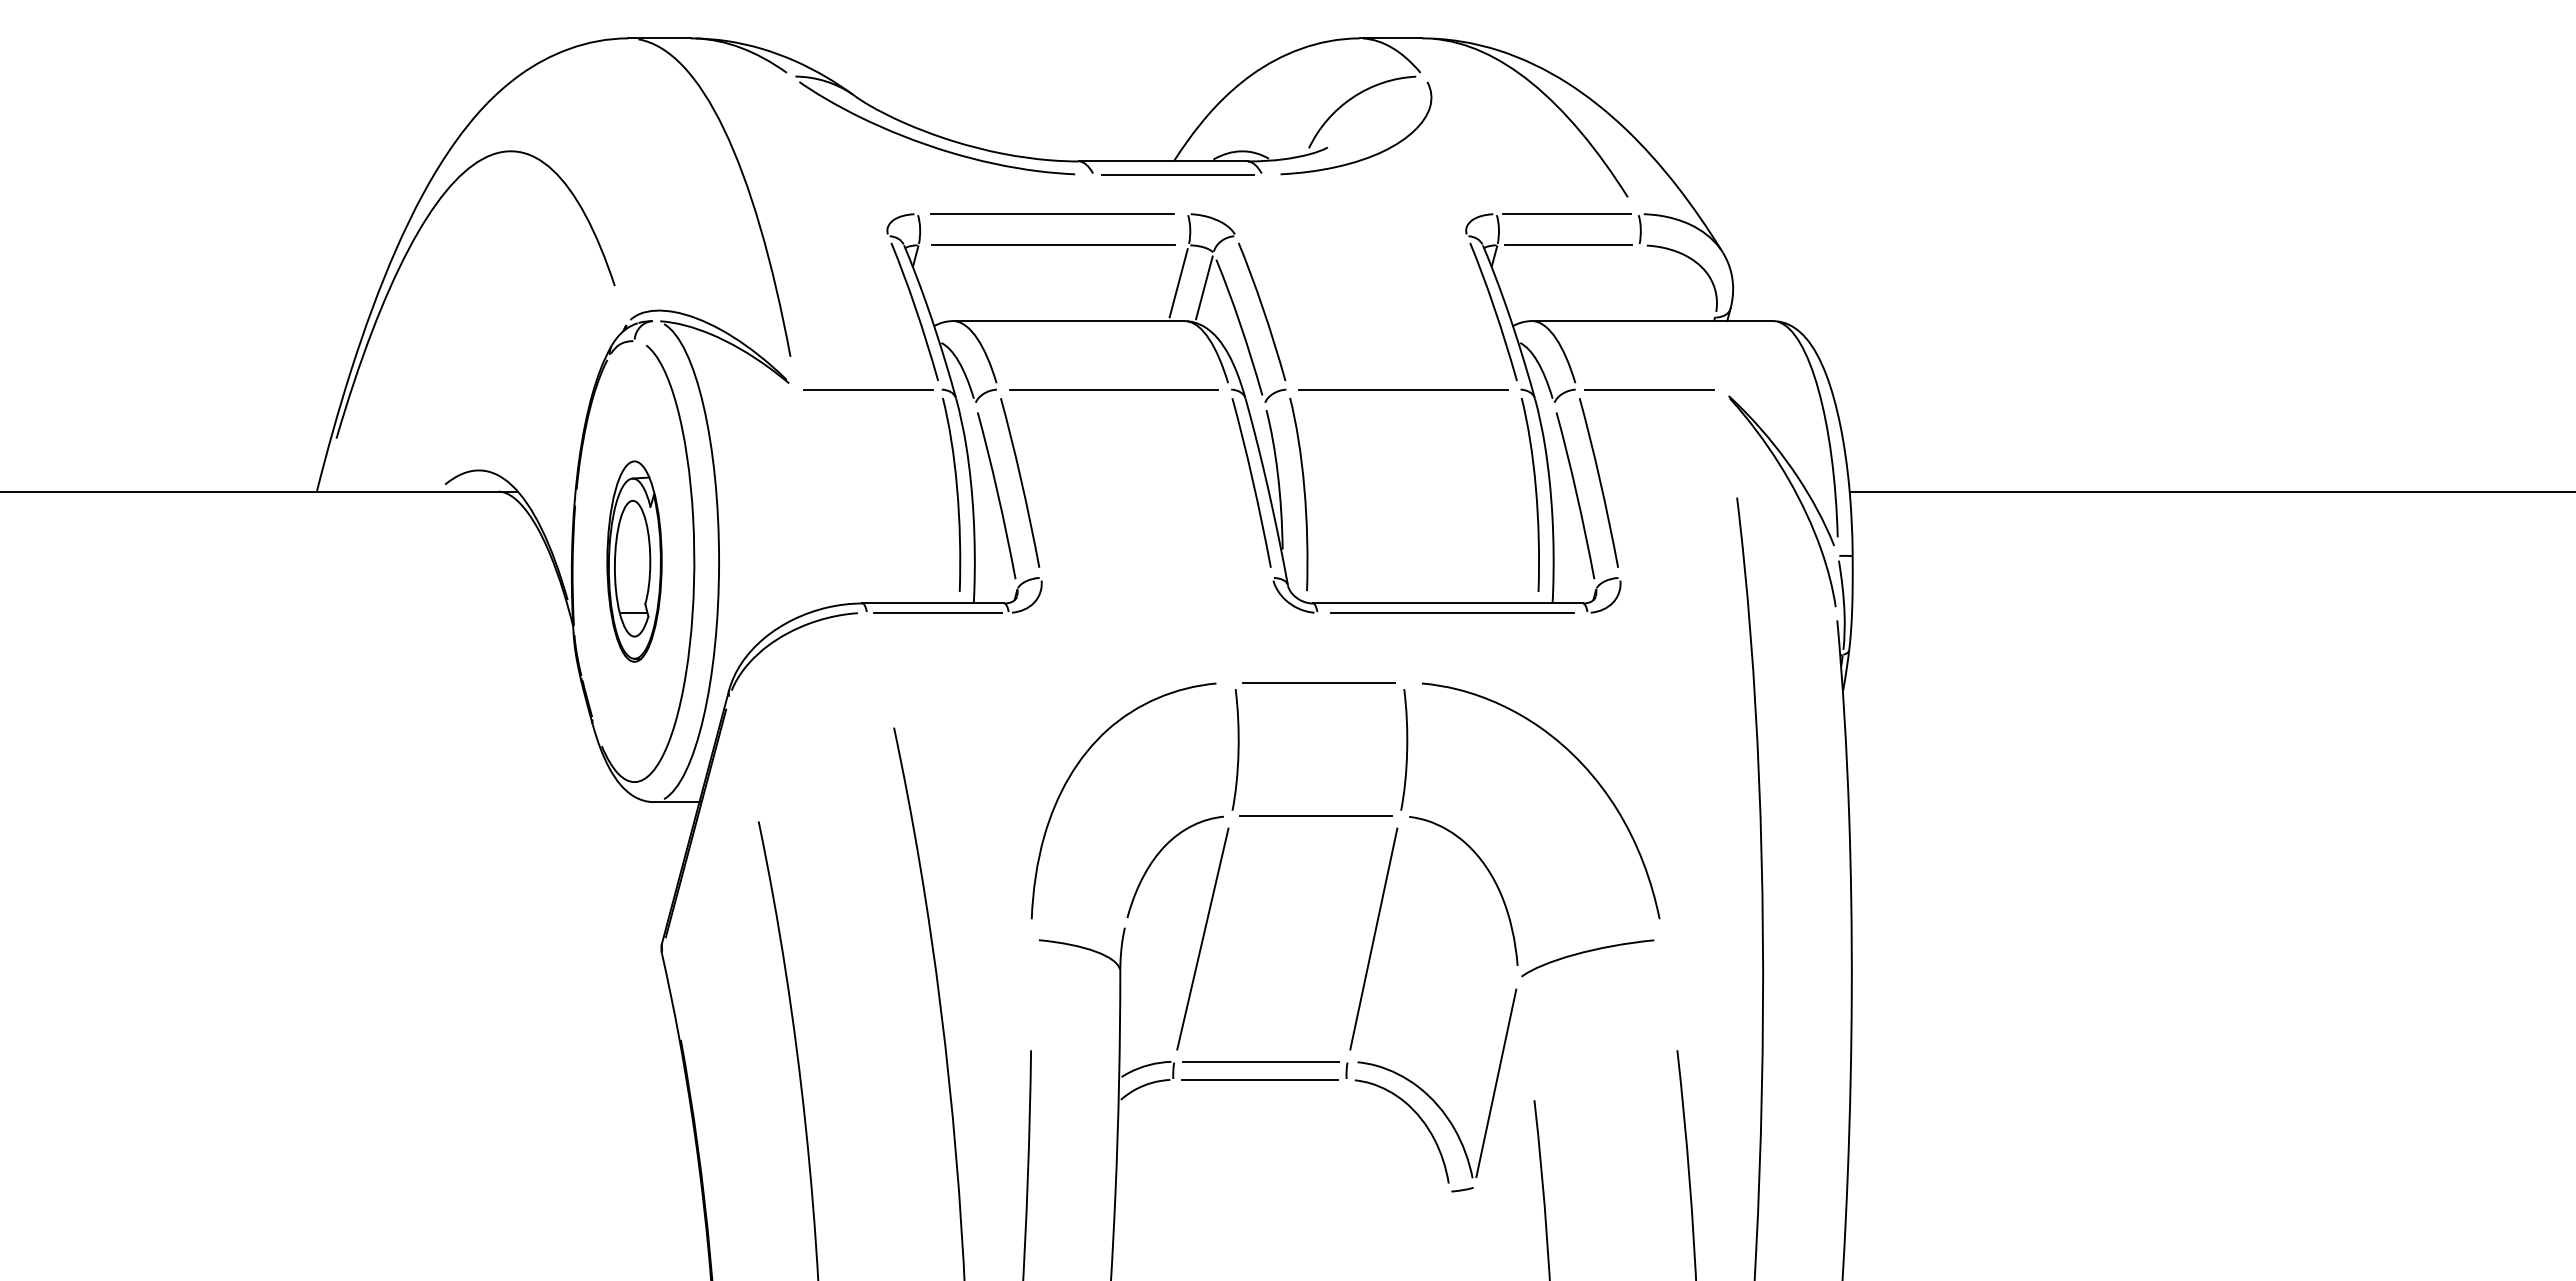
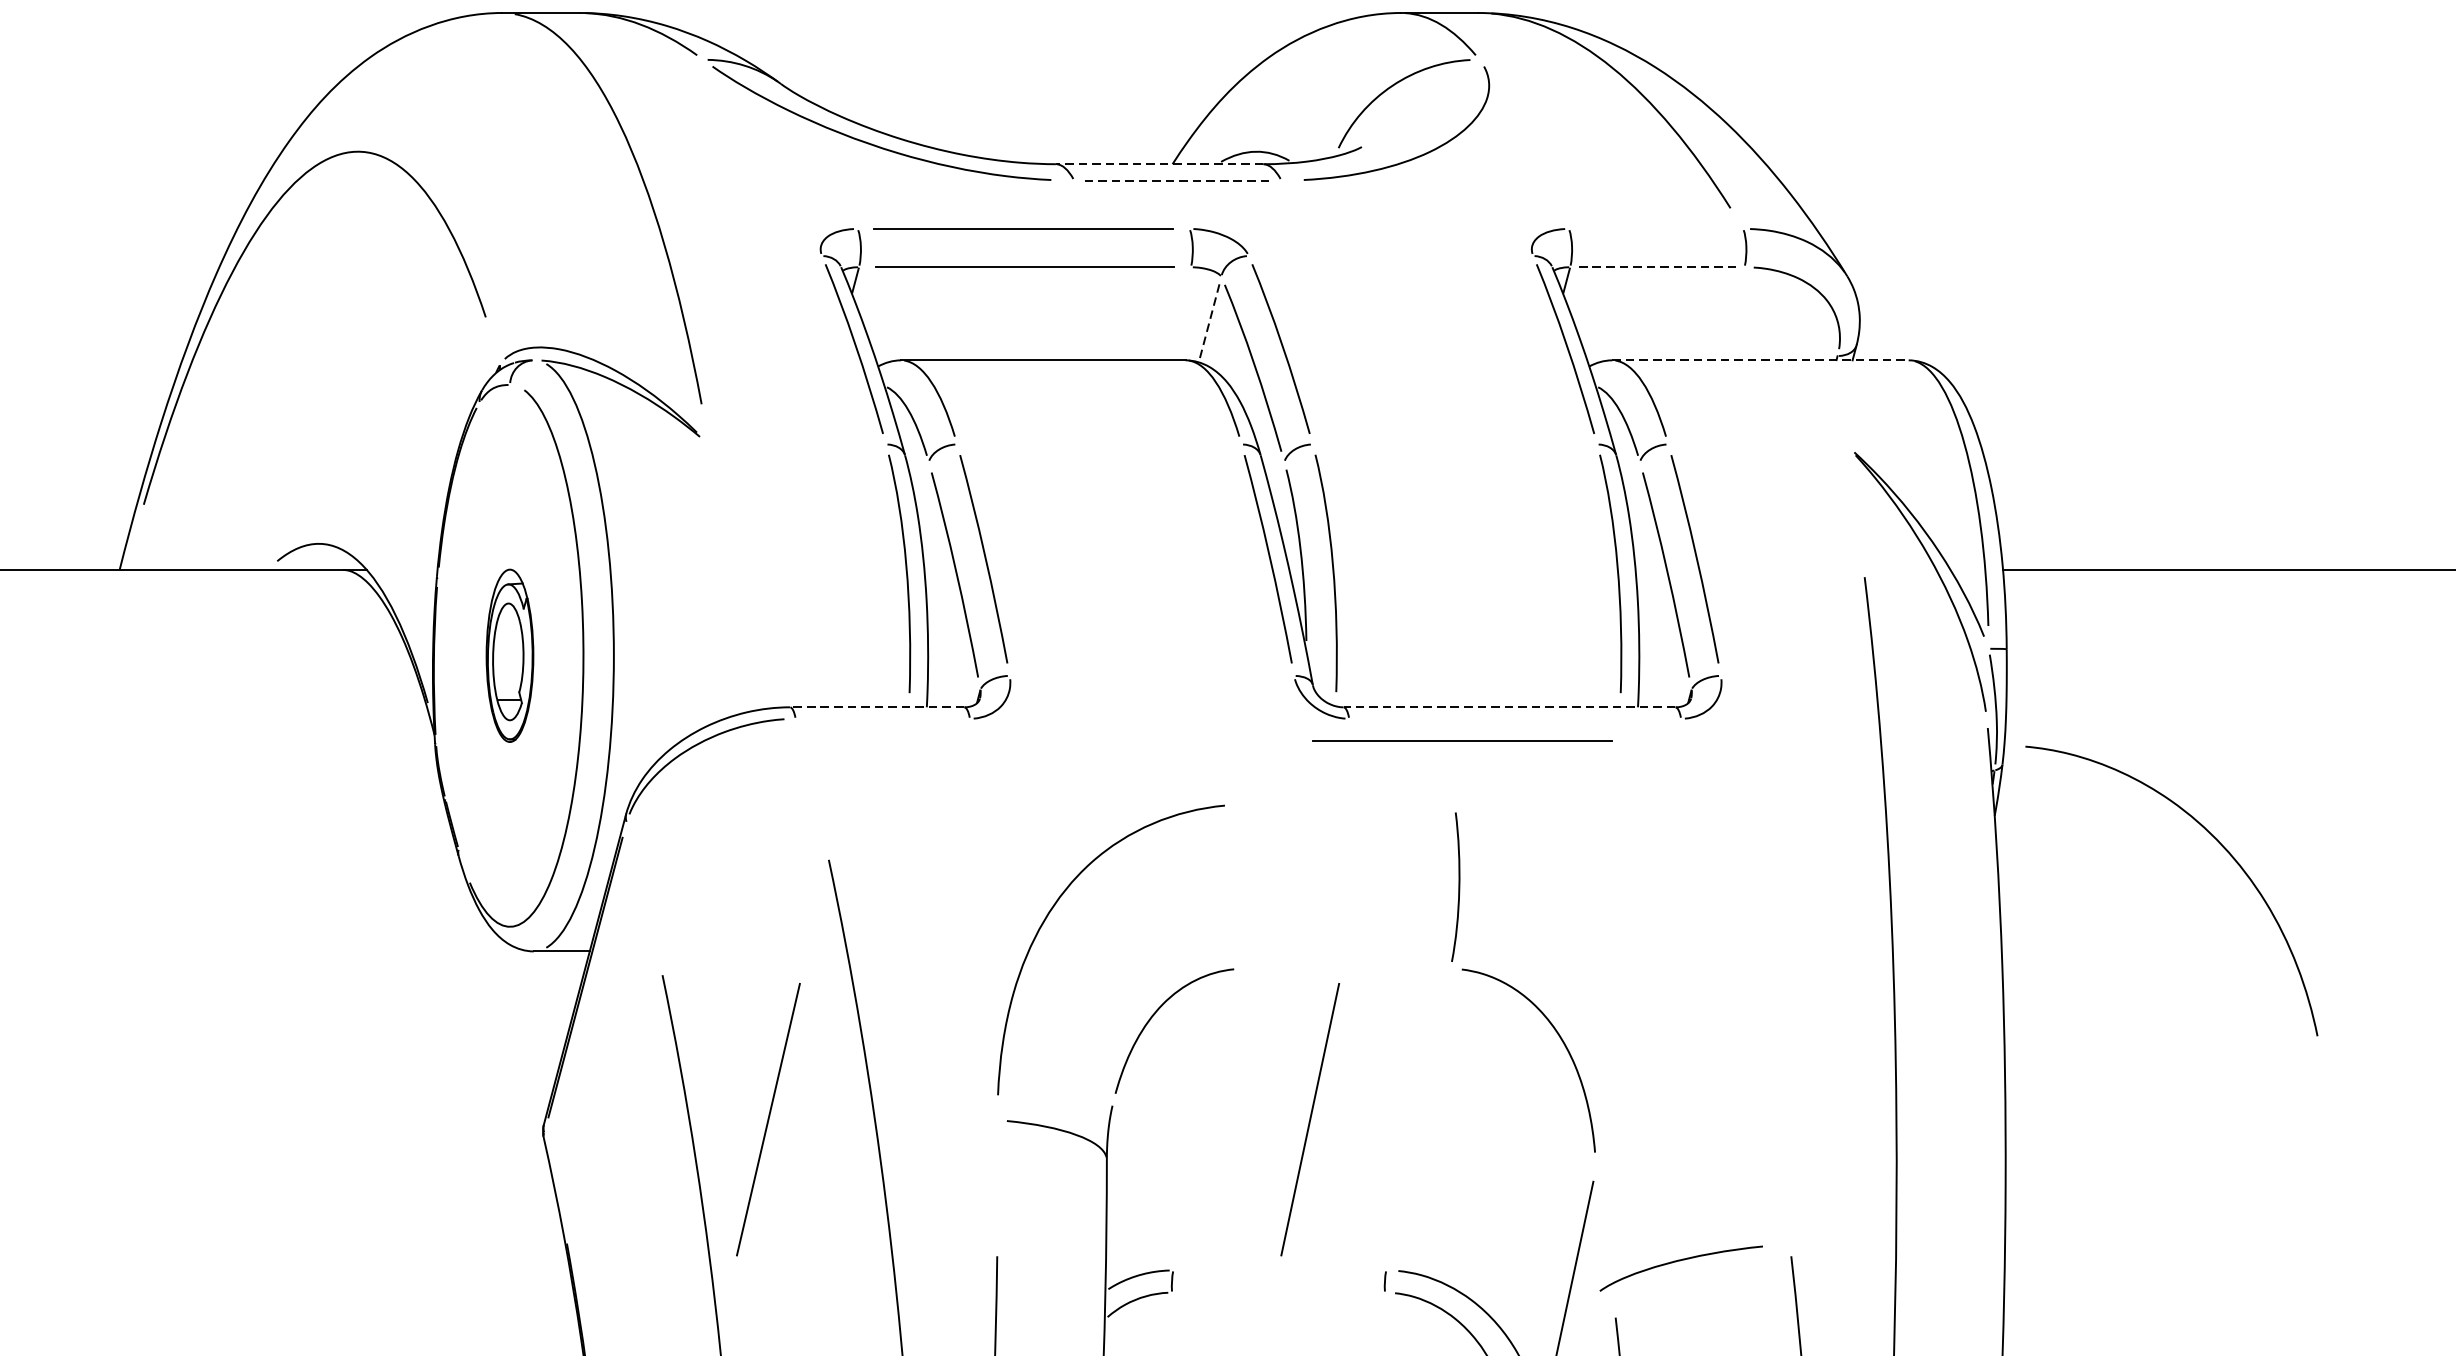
line: (1162, 161) -> (1158, 164), solid -> dashed
line: (1178, 174) -> (1178, 180), solid -> dashed
line: (1567, 214) -> (1656, 229), removed
line: (1568, 245) -> (1657, 267), solid -> dashed
line: (1178, 283) -> (1178, 314), removed
line: (1204, 287) -> (1210, 319), solid -> dashed
line: (1652, 321) -> (1760, 360), solid -> dashed
line: (868, 389) -> (797, 444), removed
line: (1114, 389) -> (1099, 444), removed
line: (1403, 389) -> (1454, 444), removed
line: (1649, 389) -> (1757, 444), removed
part: (634, 561) -> (509, 655), size x0.7
line: (933, 603) -> (877, 707), solid -> dashed
line: (1447, 603) -> (1508, 707), solid -> dashed
line: (937, 612) -> (882, 718), removed
line: (1452, 612) -> (1462, 740), moved
line: (1318, 682) -> (1350, 804), removed
curve: (1237, 749) -> (1250, 886), removed
curve: (1579, 762) -> (2219, 843), moved
line: (1315, 816) -> (1346, 969), removed
line: (1202, 938) -> (767, 1118), moved
line: (1373, 938) -> (1309, 1118), moved
curve: (1587, 952) -> (1680, 1261), moved
line: (1261, 1061) -> (1280, 1270), removed
line: (1260, 1079) -> (1279, 1292), removed

